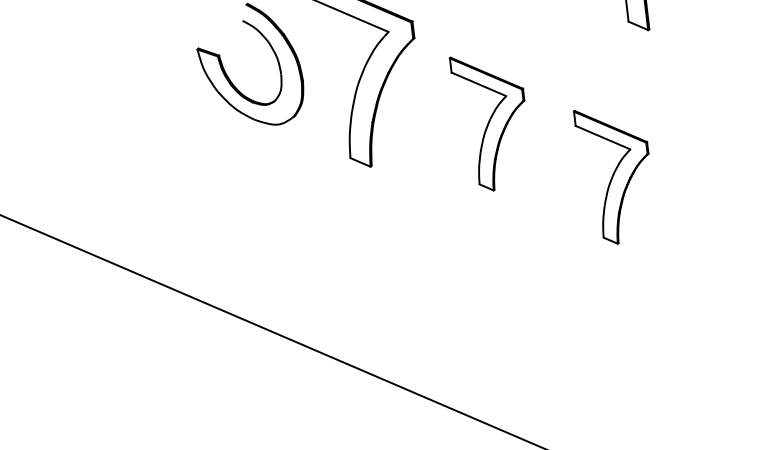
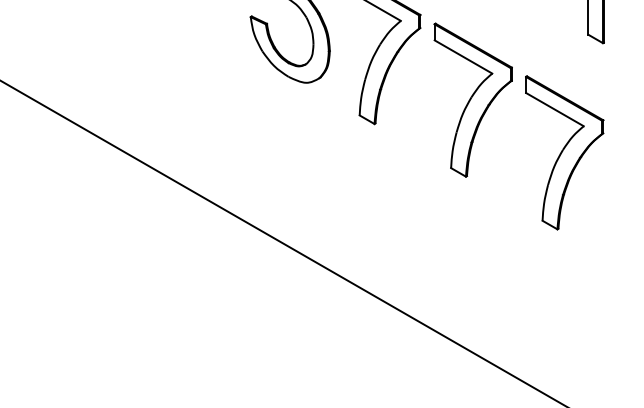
part: (491, 121) -> (472, 99), size x1.43
part: (615, 174) -> (564, 152), size x1.43

